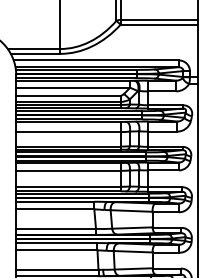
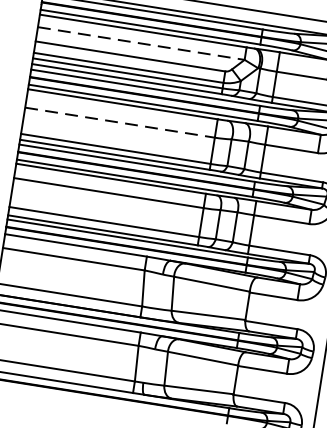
line: (73, 87) -> (141, 43), solid -> dashed
line: (68, 132) -> (119, 123), solid -> dashed

